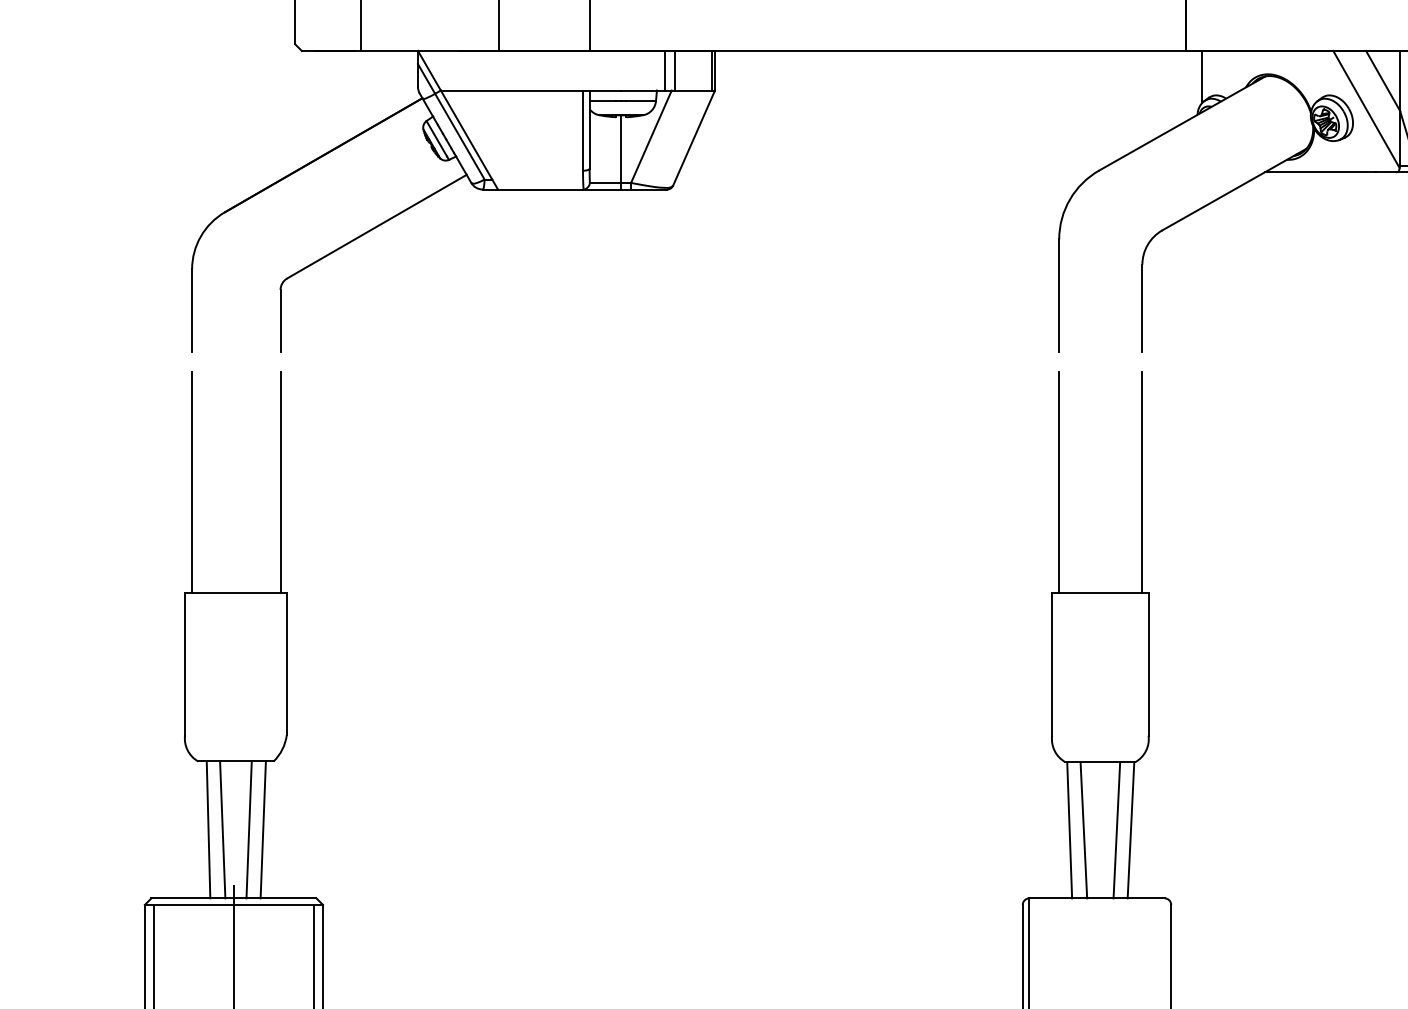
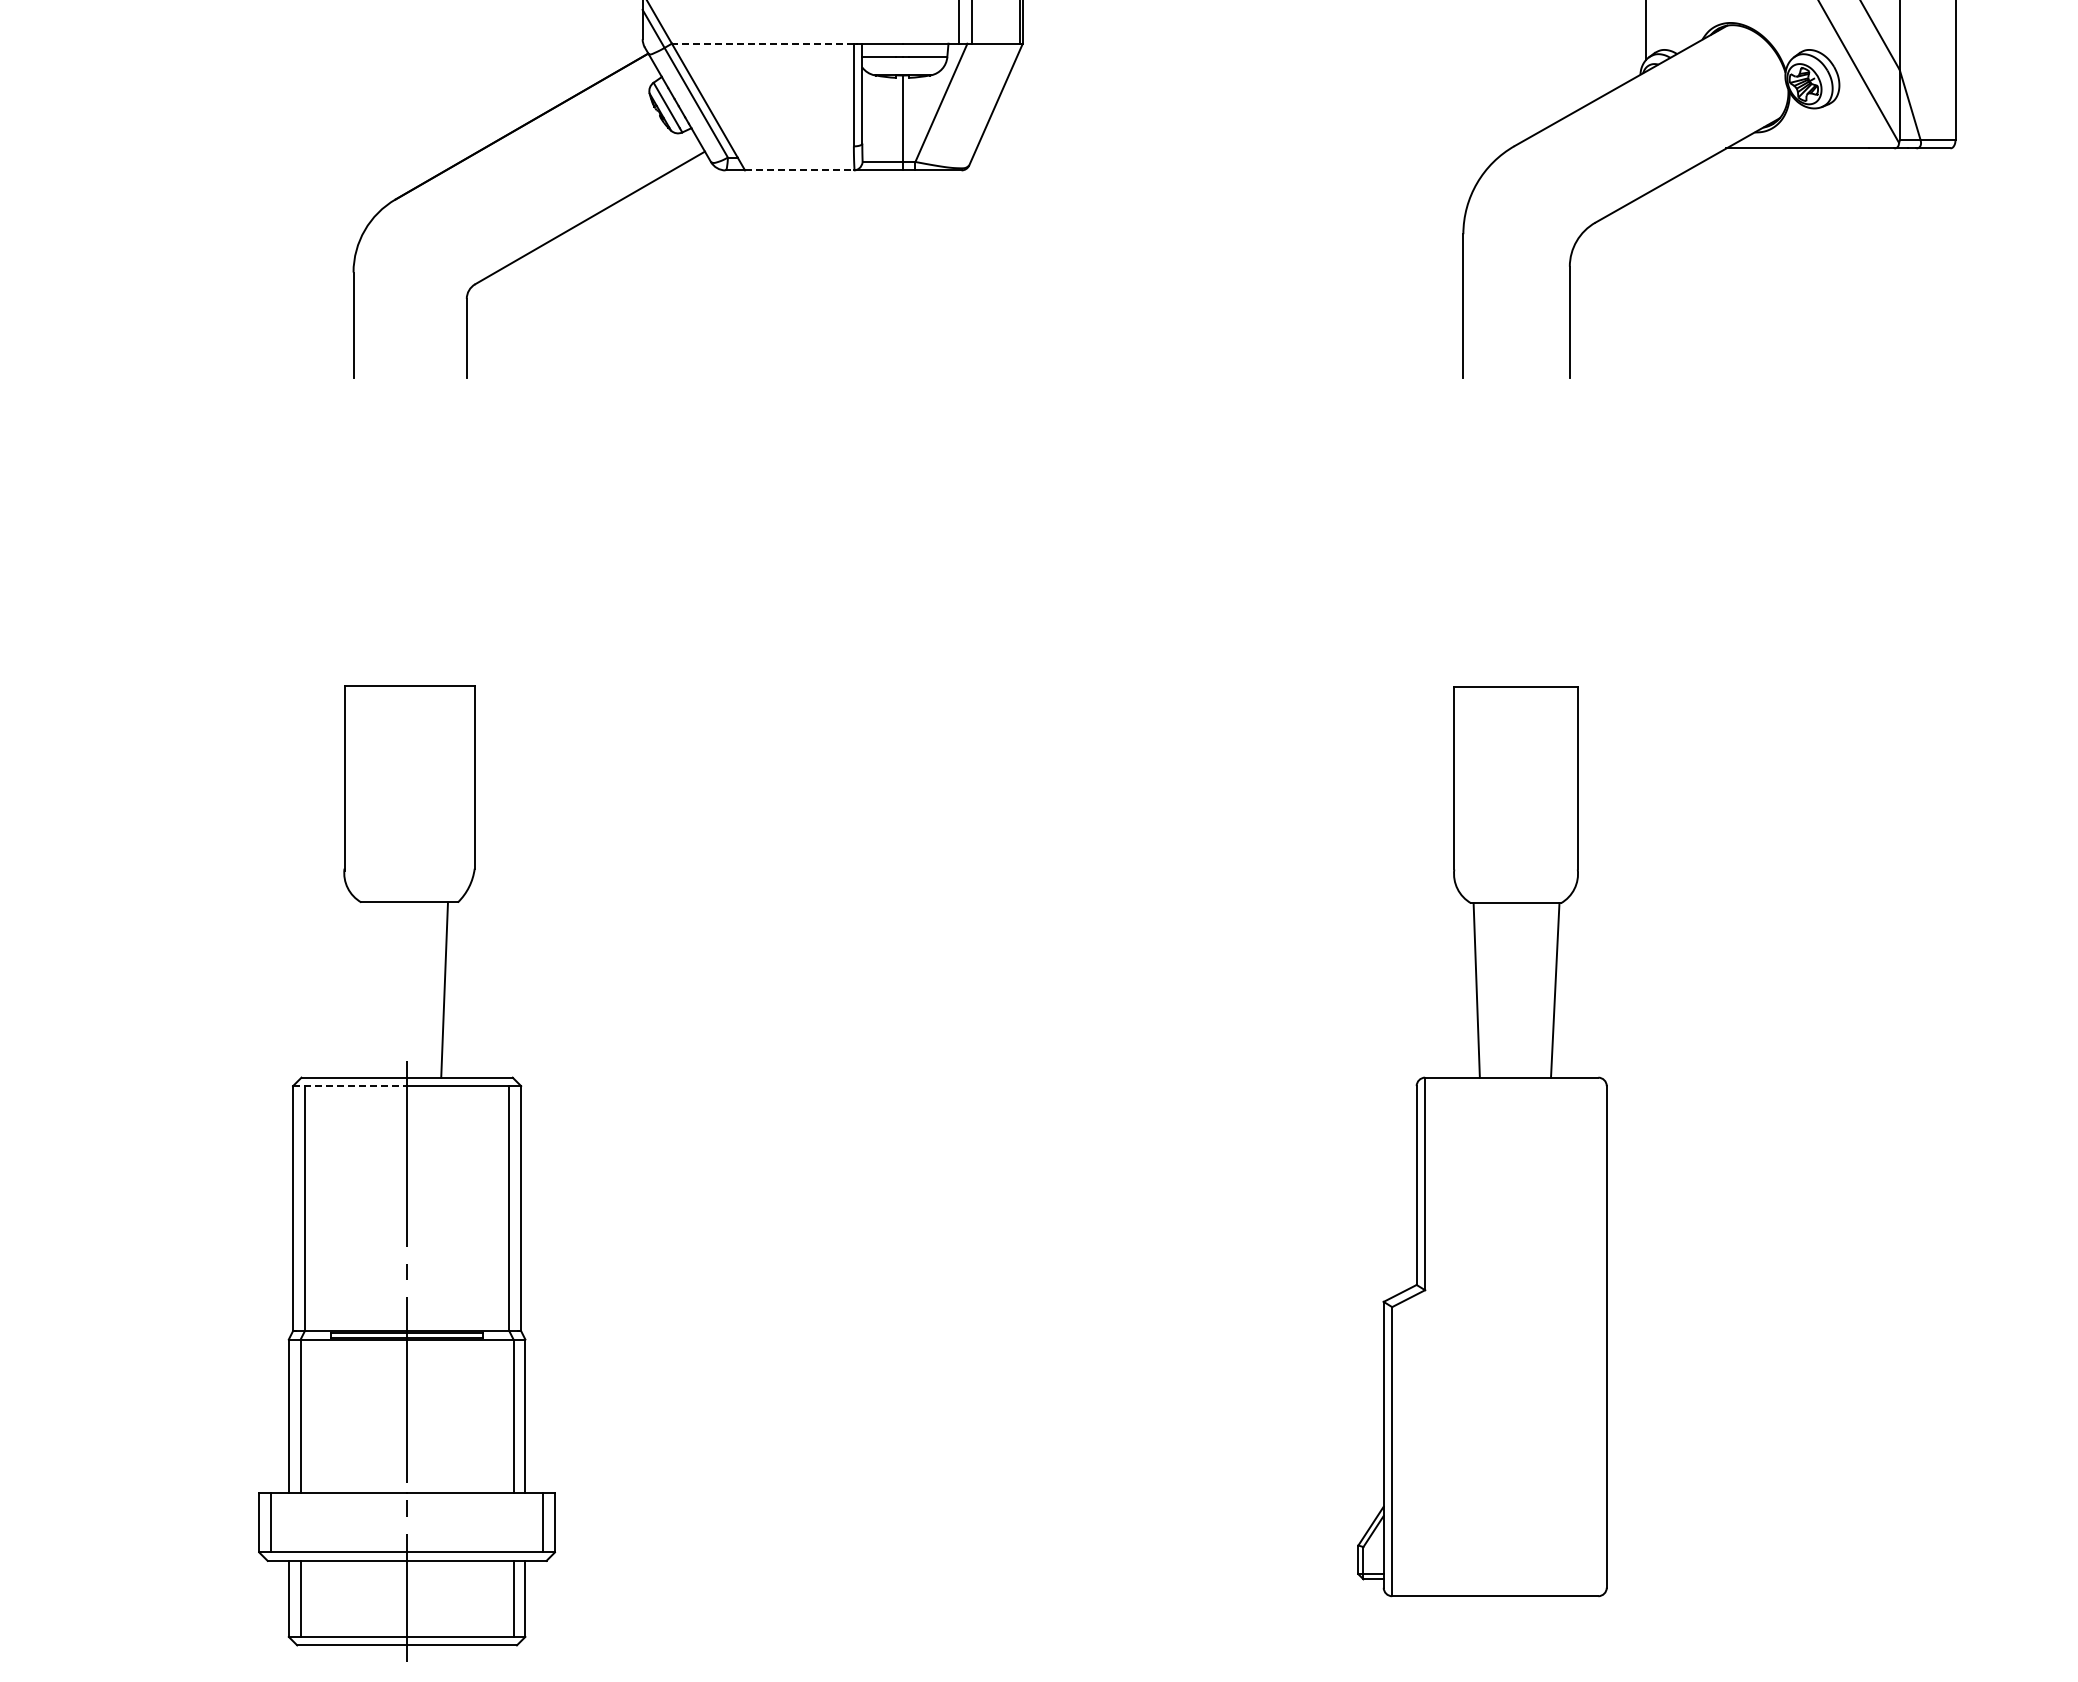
line: (511, 90) -> (762, 43), solid -> dashed
line: (540, 189) -> (799, 170), solid -> dashed
line: (192, 481) -> (353, 544), removed
line: (280, 481) -> (466, 544), removed
line: (1059, 482) -> (1463, 545), removed
line: (1142, 482) -> (1569, 545), removed
line: (208, 829) -> (374, 989), removed
line: (222, 829) -> (392, 989), removed
line: (249, 829) -> (426, 989), removed
line: (1083, 830) -> (1494, 990), removed
line: (1116, 830) -> (1536, 990), removed
line: (189, 905) -> (350, 1086), solid -> dashed

